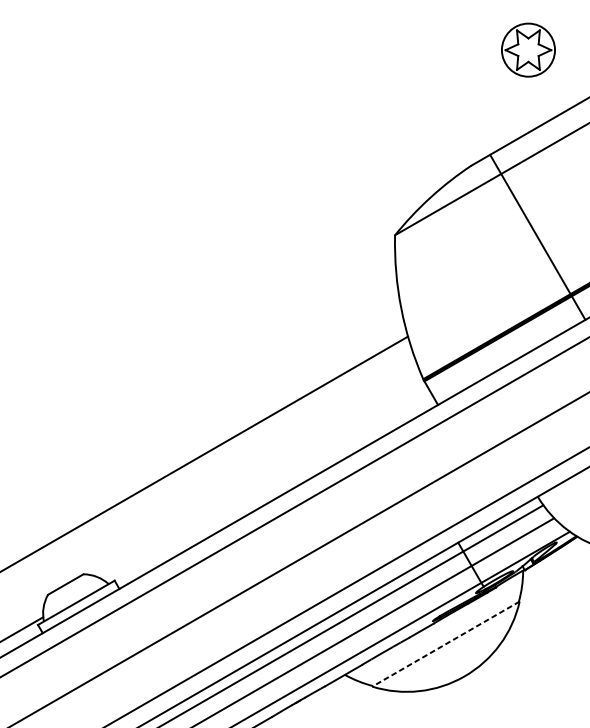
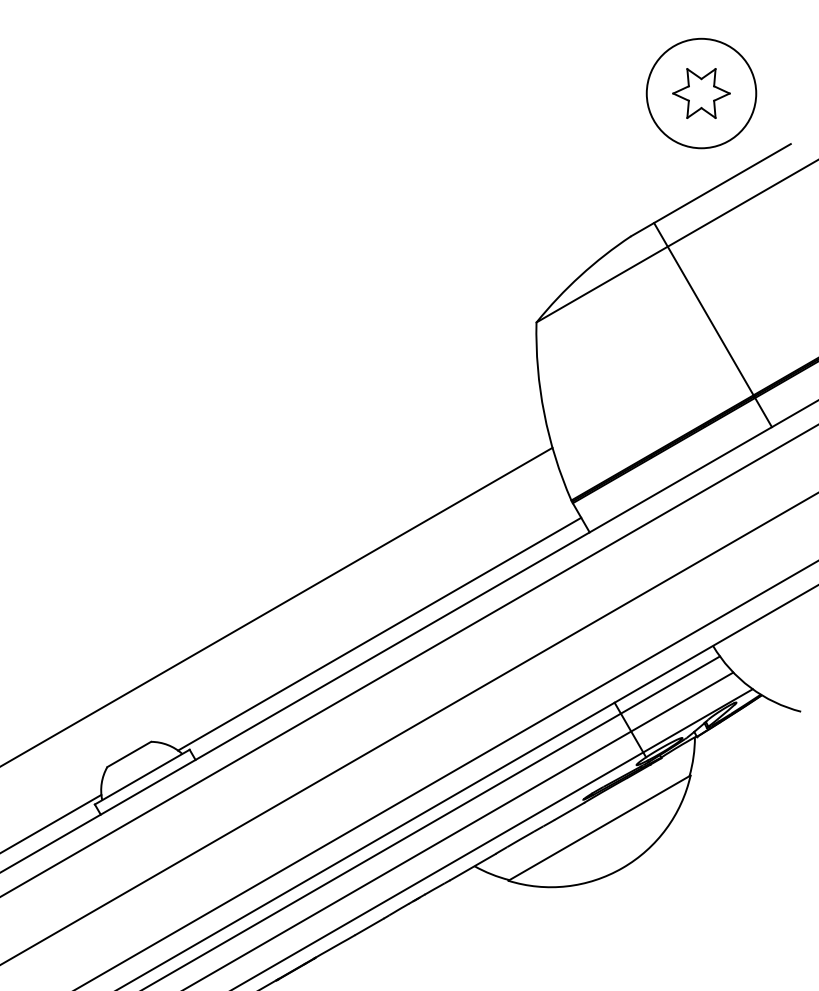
circle: (528, 50) -> (701, 93), size x1.67
line: (268, 486) -> (379, 633), added
line: (446, 644) -> (599, 828), dashed -> solid

